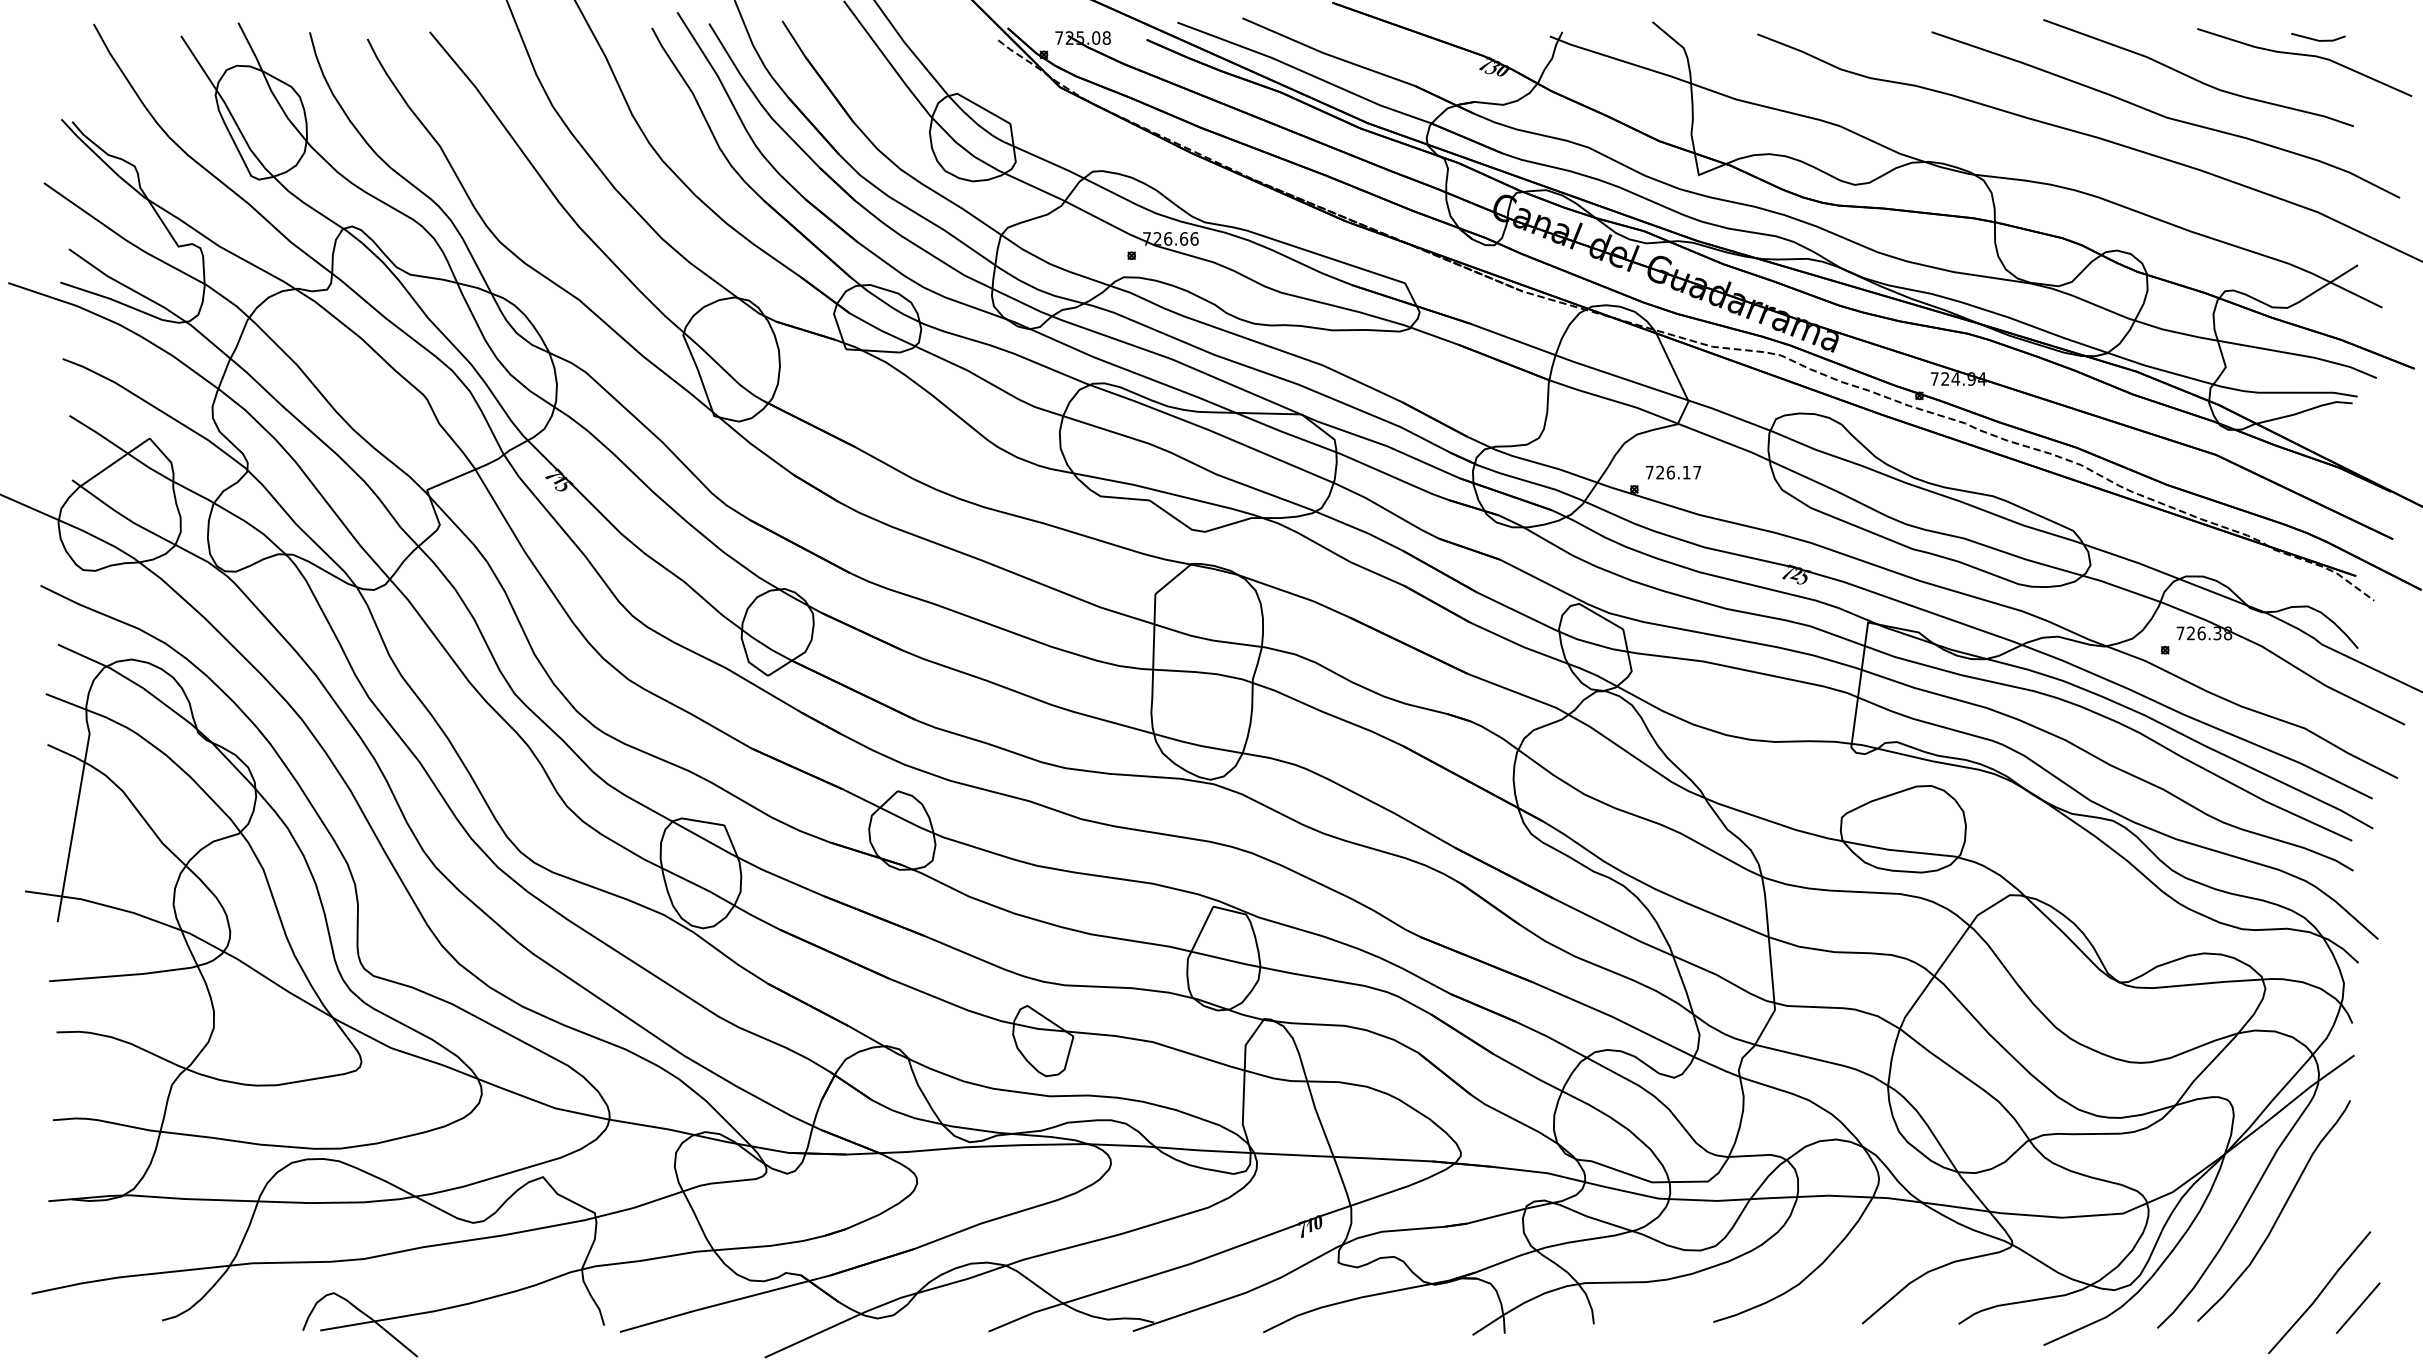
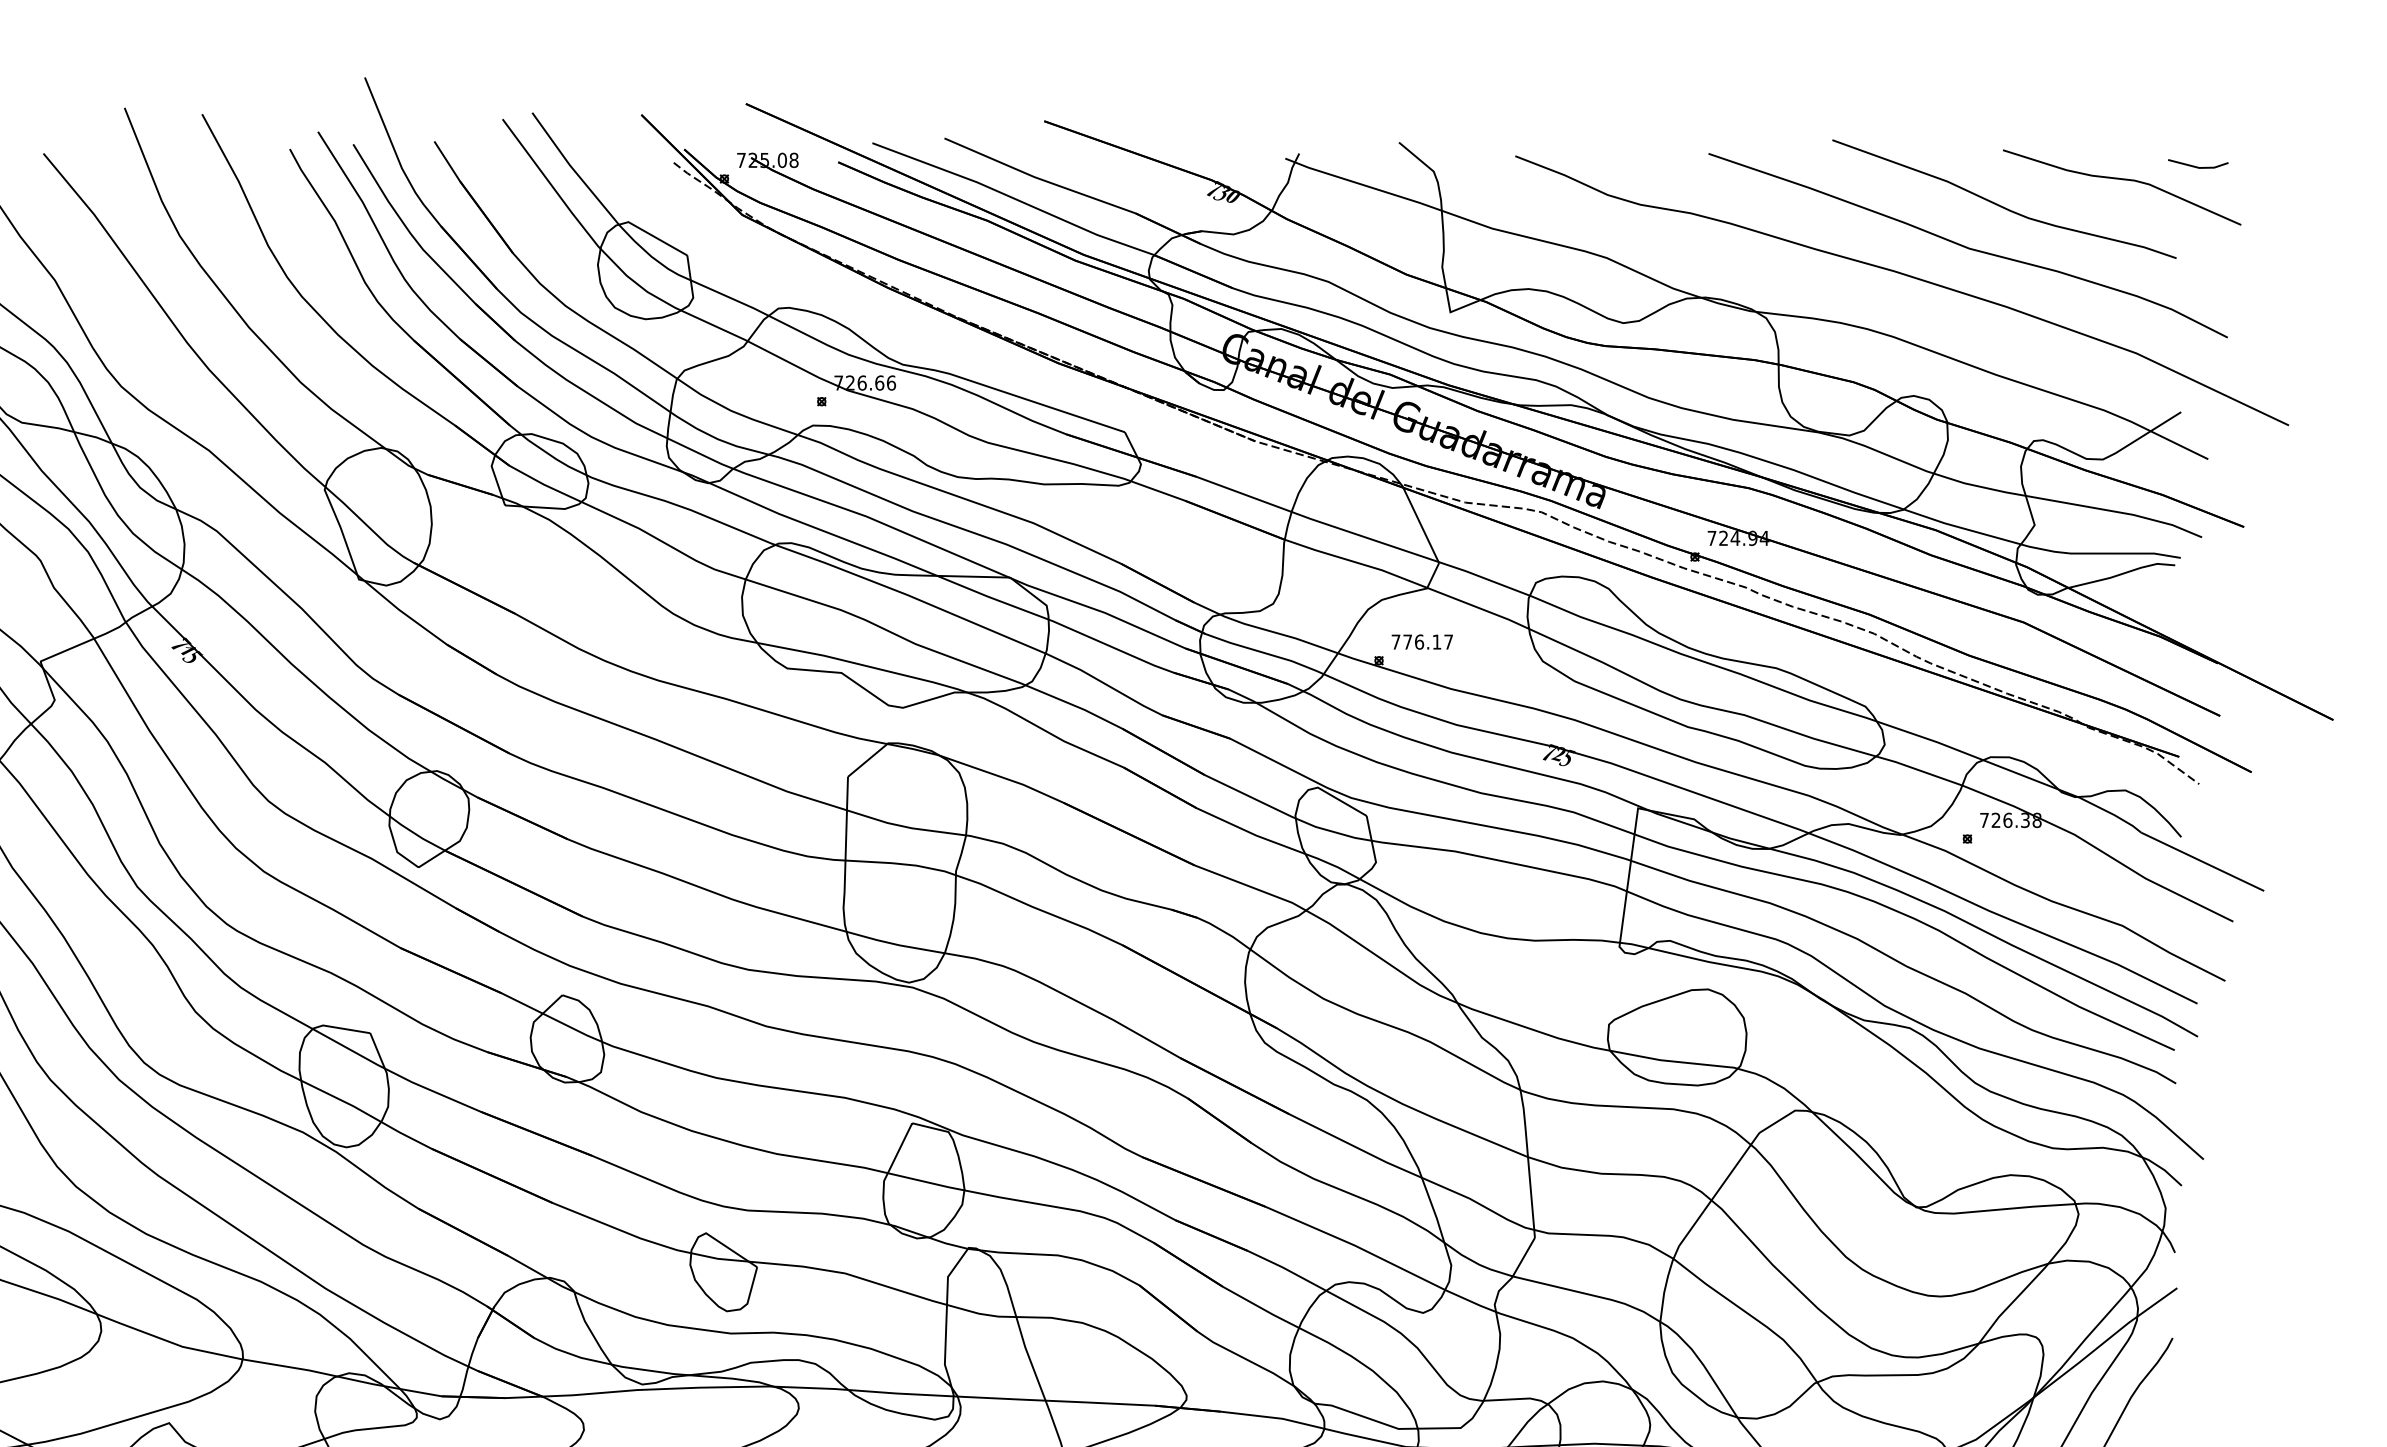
line: (2318, 39) -> (2198, 166), moved
text: (1660, 472) -> (1407, 641), 726.17 -> 776.17

